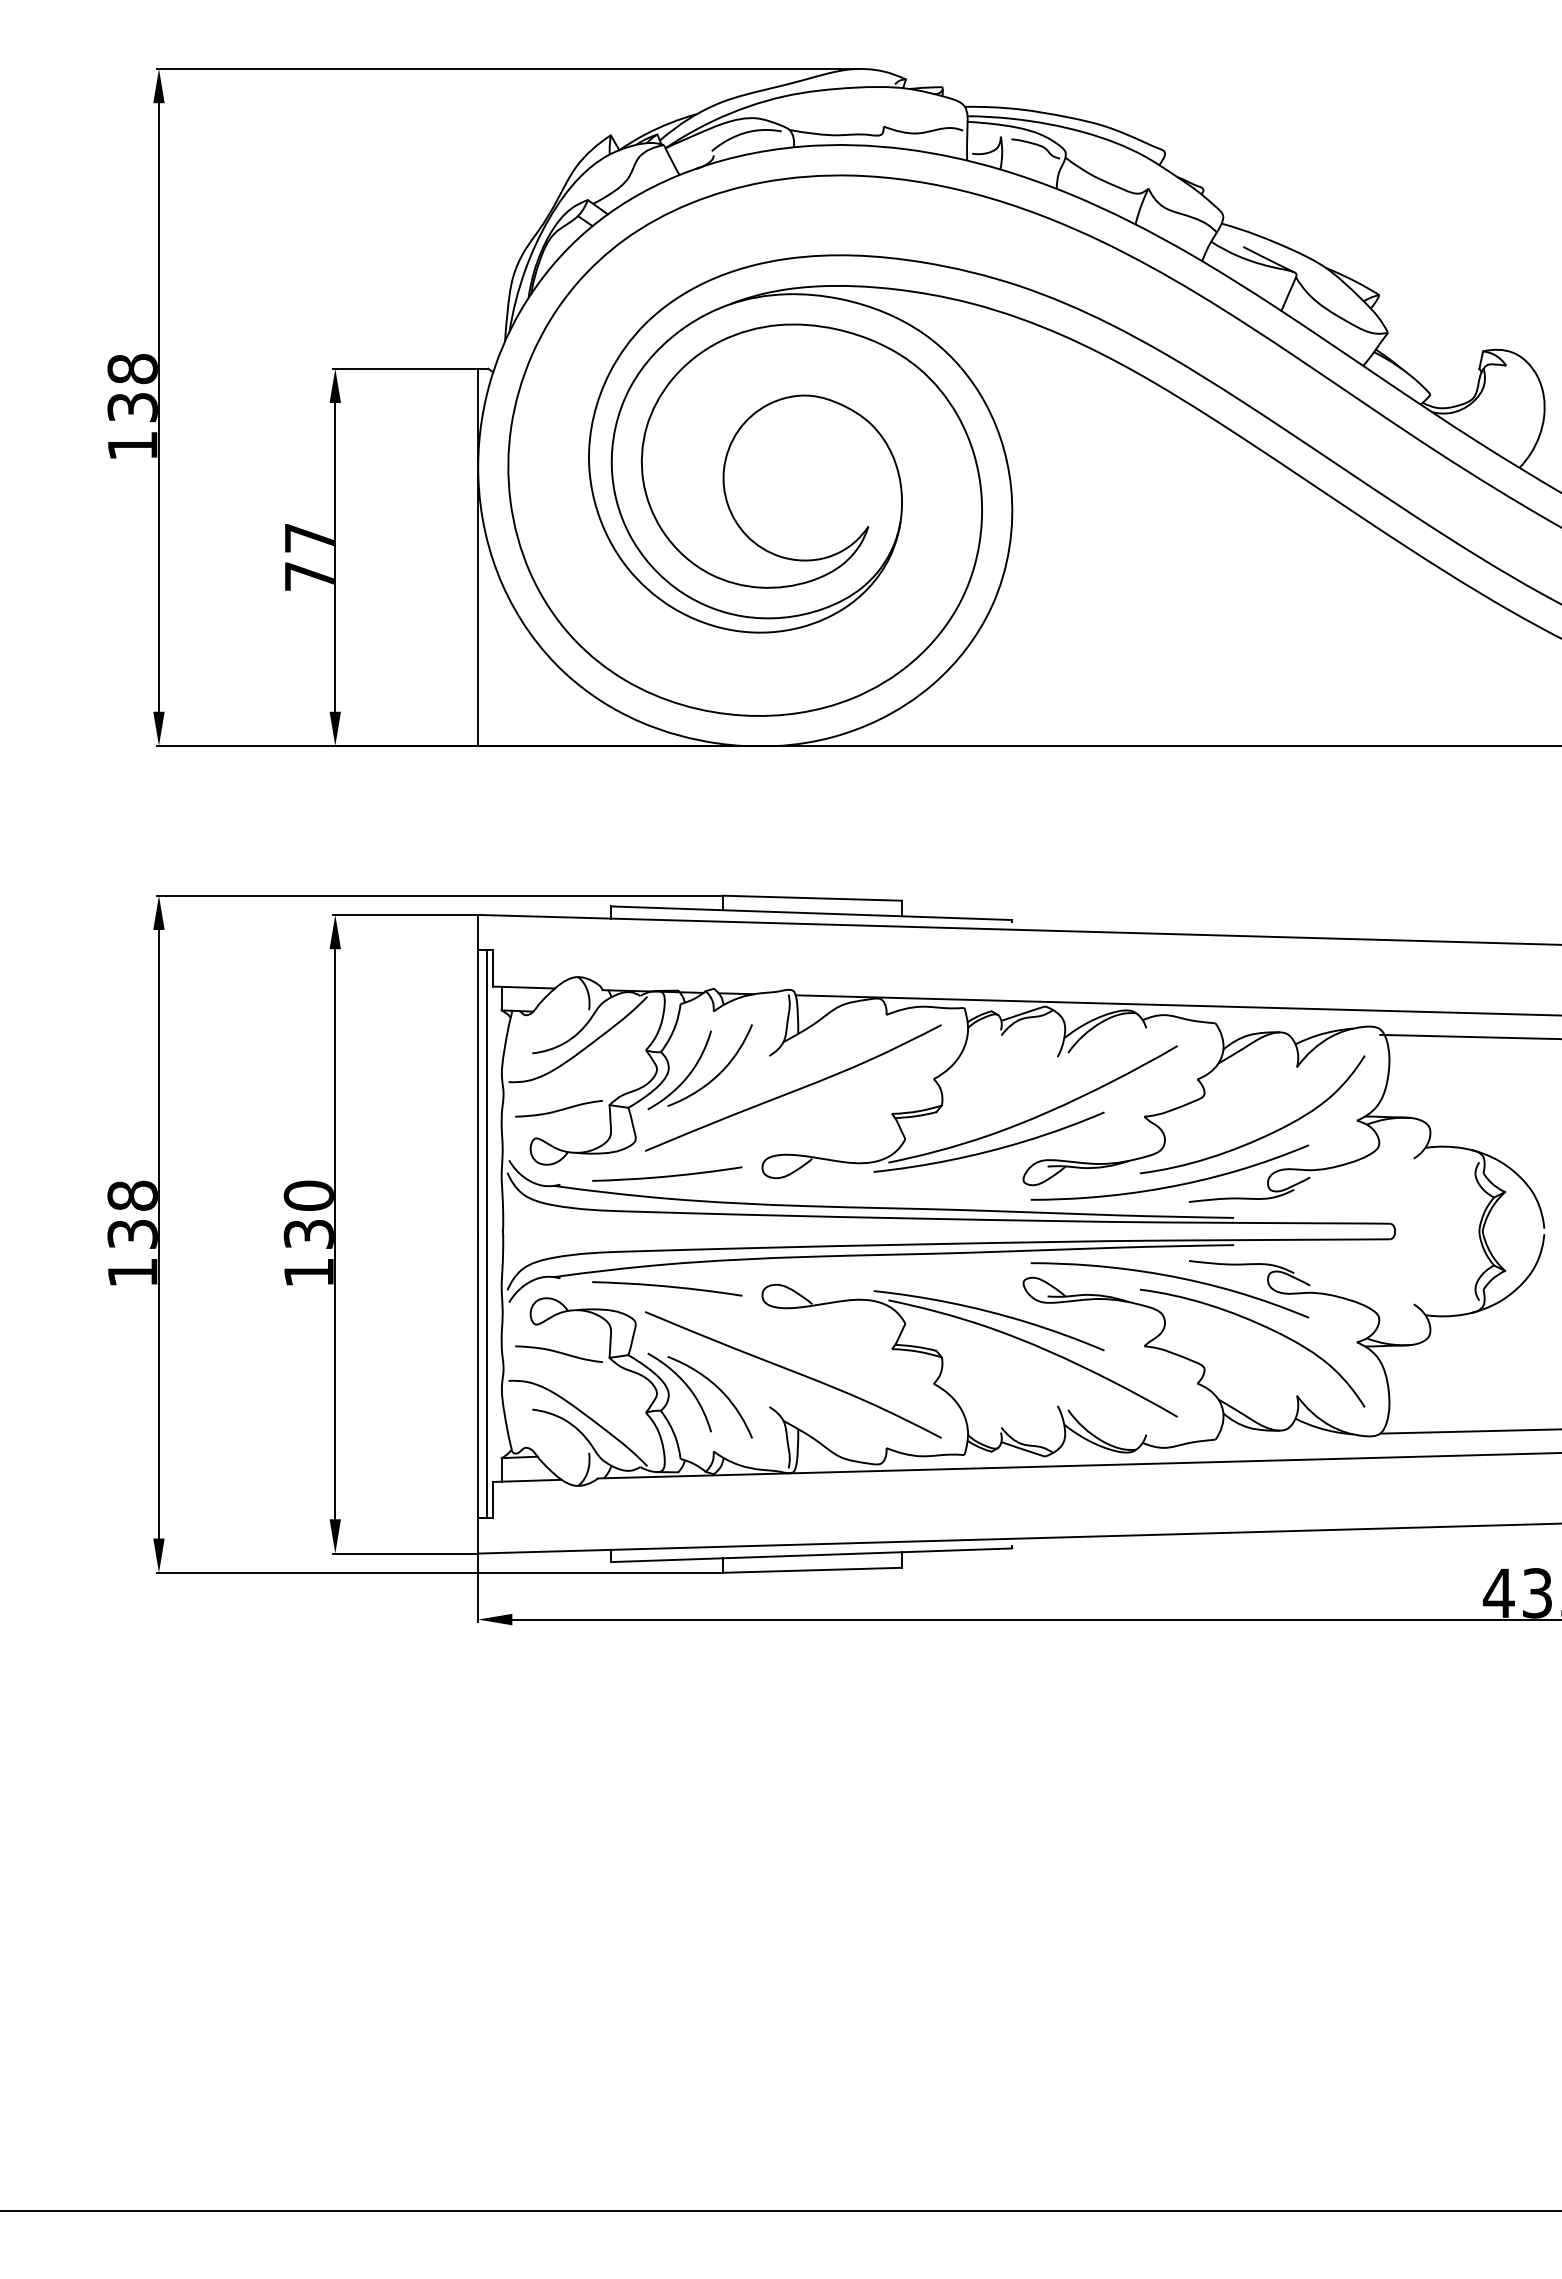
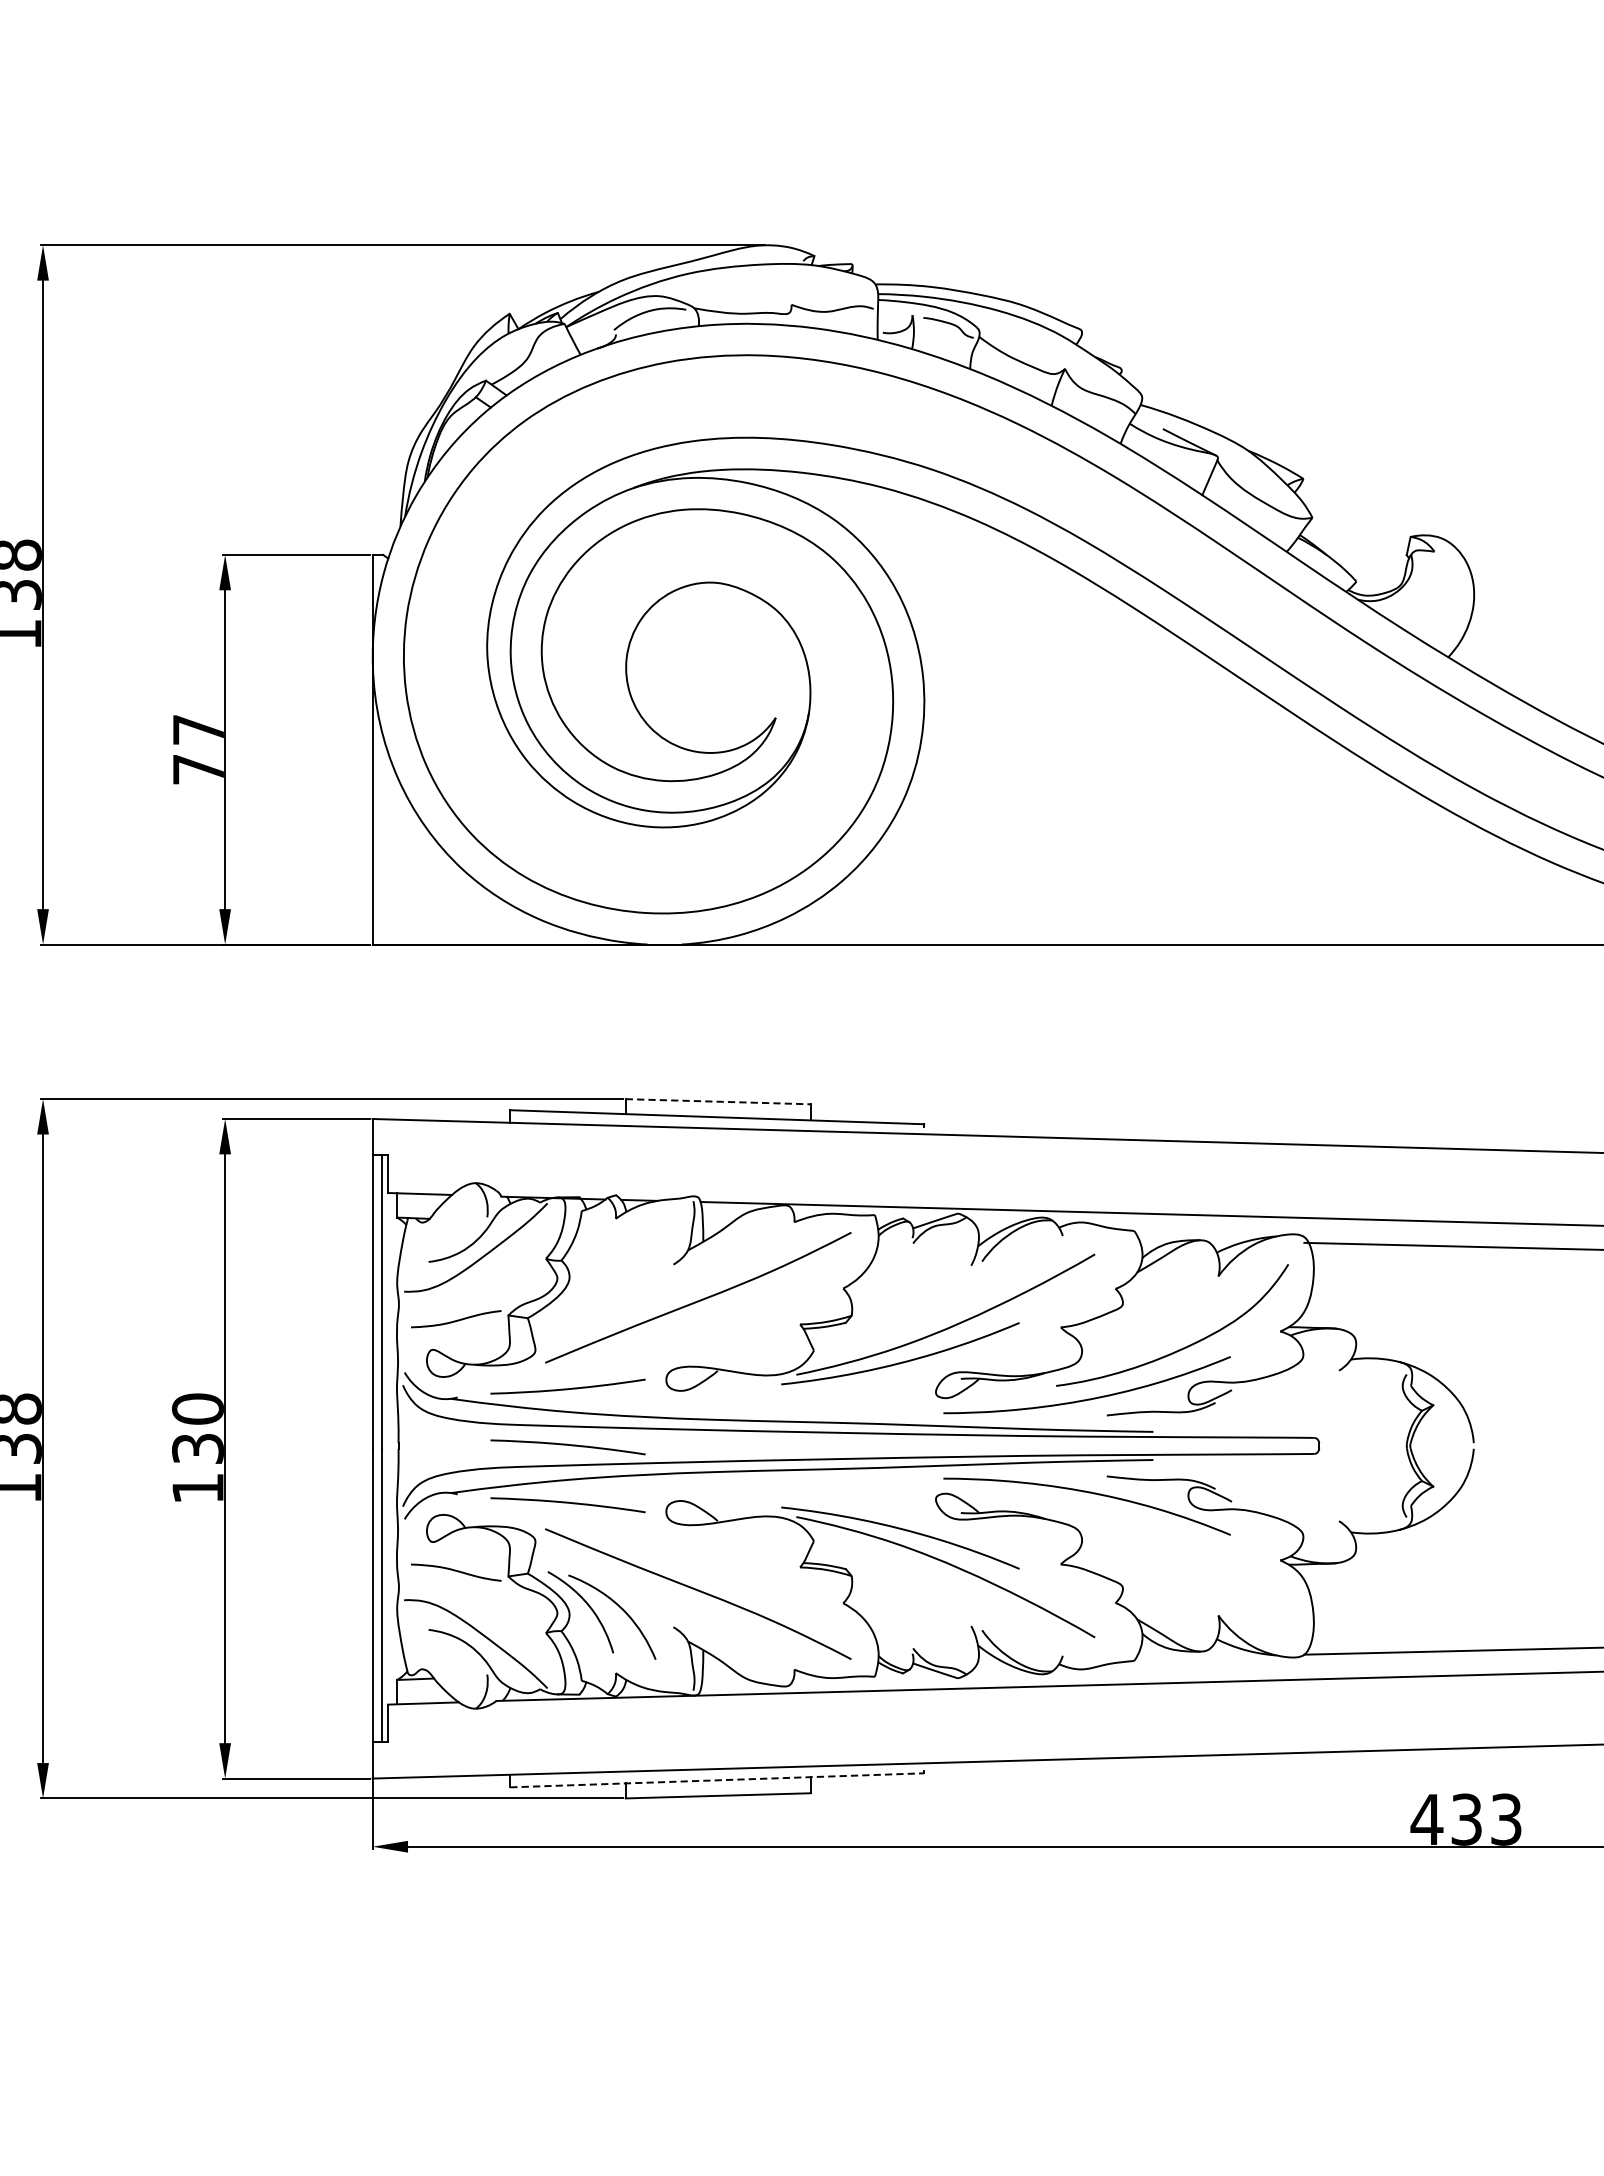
line: (812, 898) -> (718, 1102), solid -> dashed
part: (699, 1067) -> (601, 1276), removed
curve: (667, 1231) -> (568, 1445), added
curve: (1259, 1325) -> (1179, 1543), removed
line: (811, 1555) -> (716, 1780), solid -> dashed

